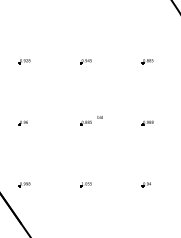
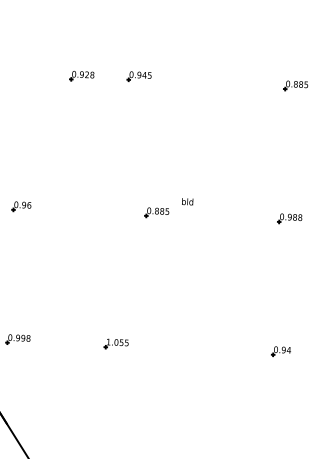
part: (24, 61) -> (81, 76), moved
part: (85, 61) -> (137, 76), moved
part: (85, 184) -> (114, 343), moved

